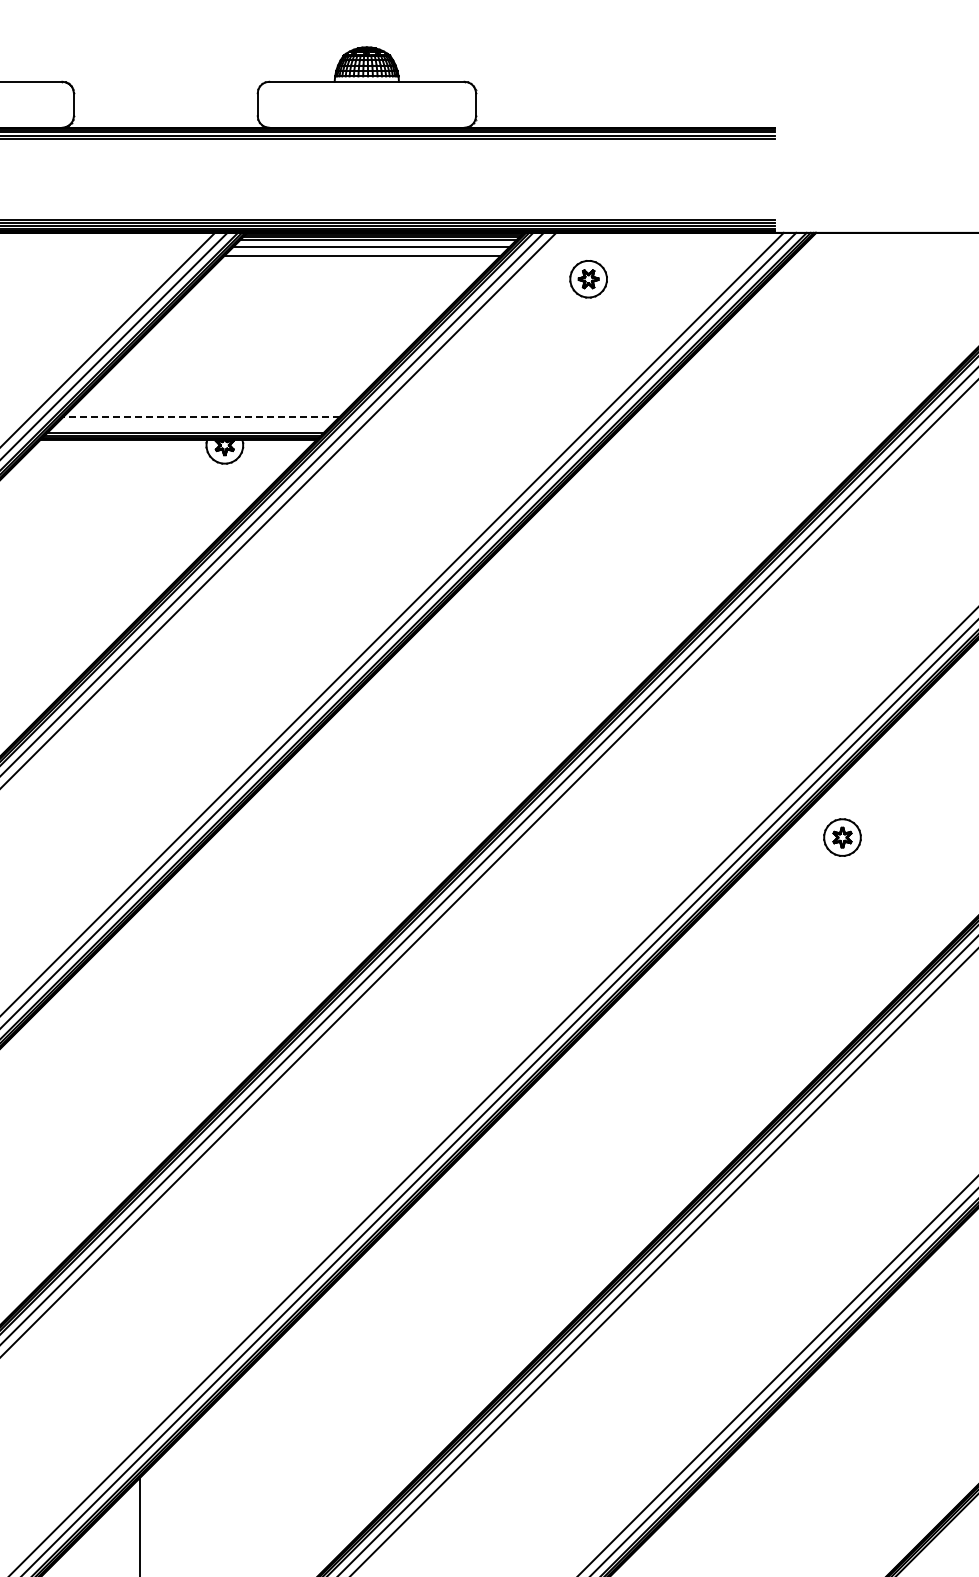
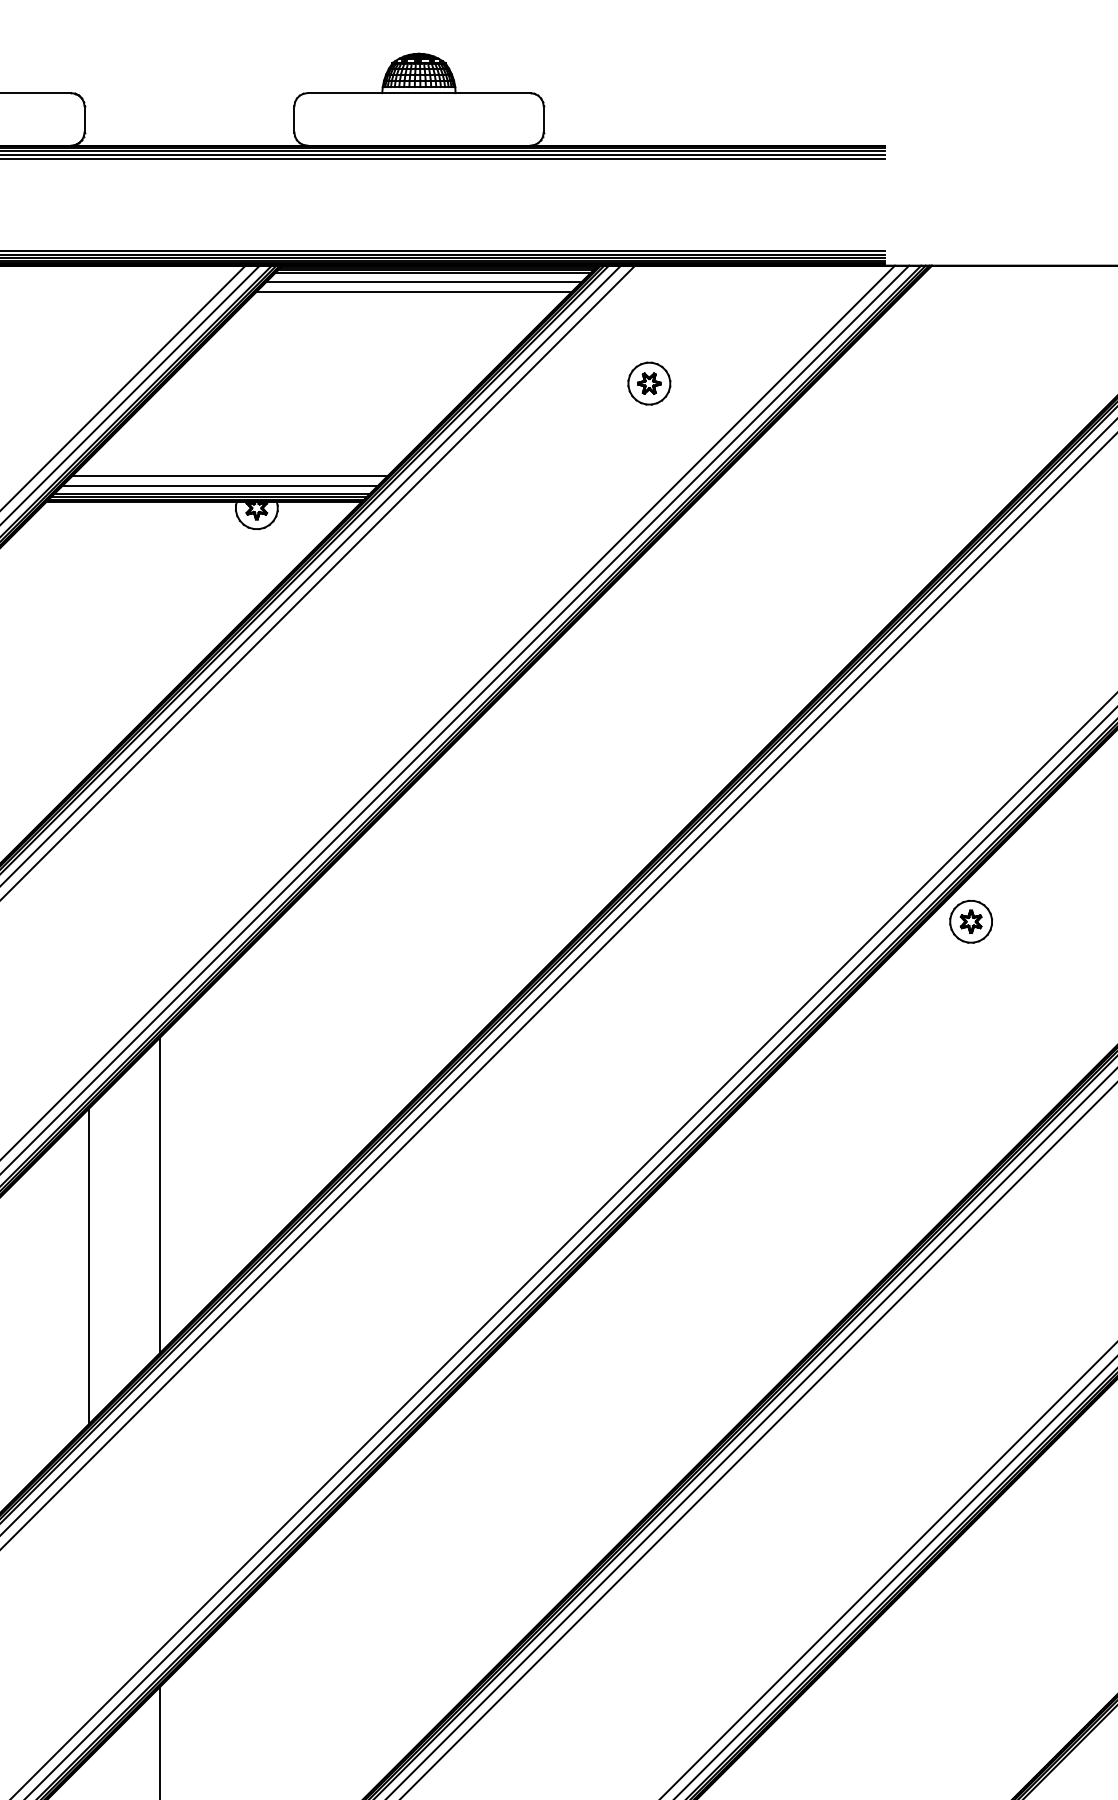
part: (588, 279) -> (649, 383), moved
line: (201, 416) -> (230, 475), dashed -> solid
line: (192, 425) -> (219, 485), added
part: (842, 837) -> (971, 921), moved
line: (139, 1047) -> (159, 1195), added
line: (77, 1109) -> (88, 1266), added

